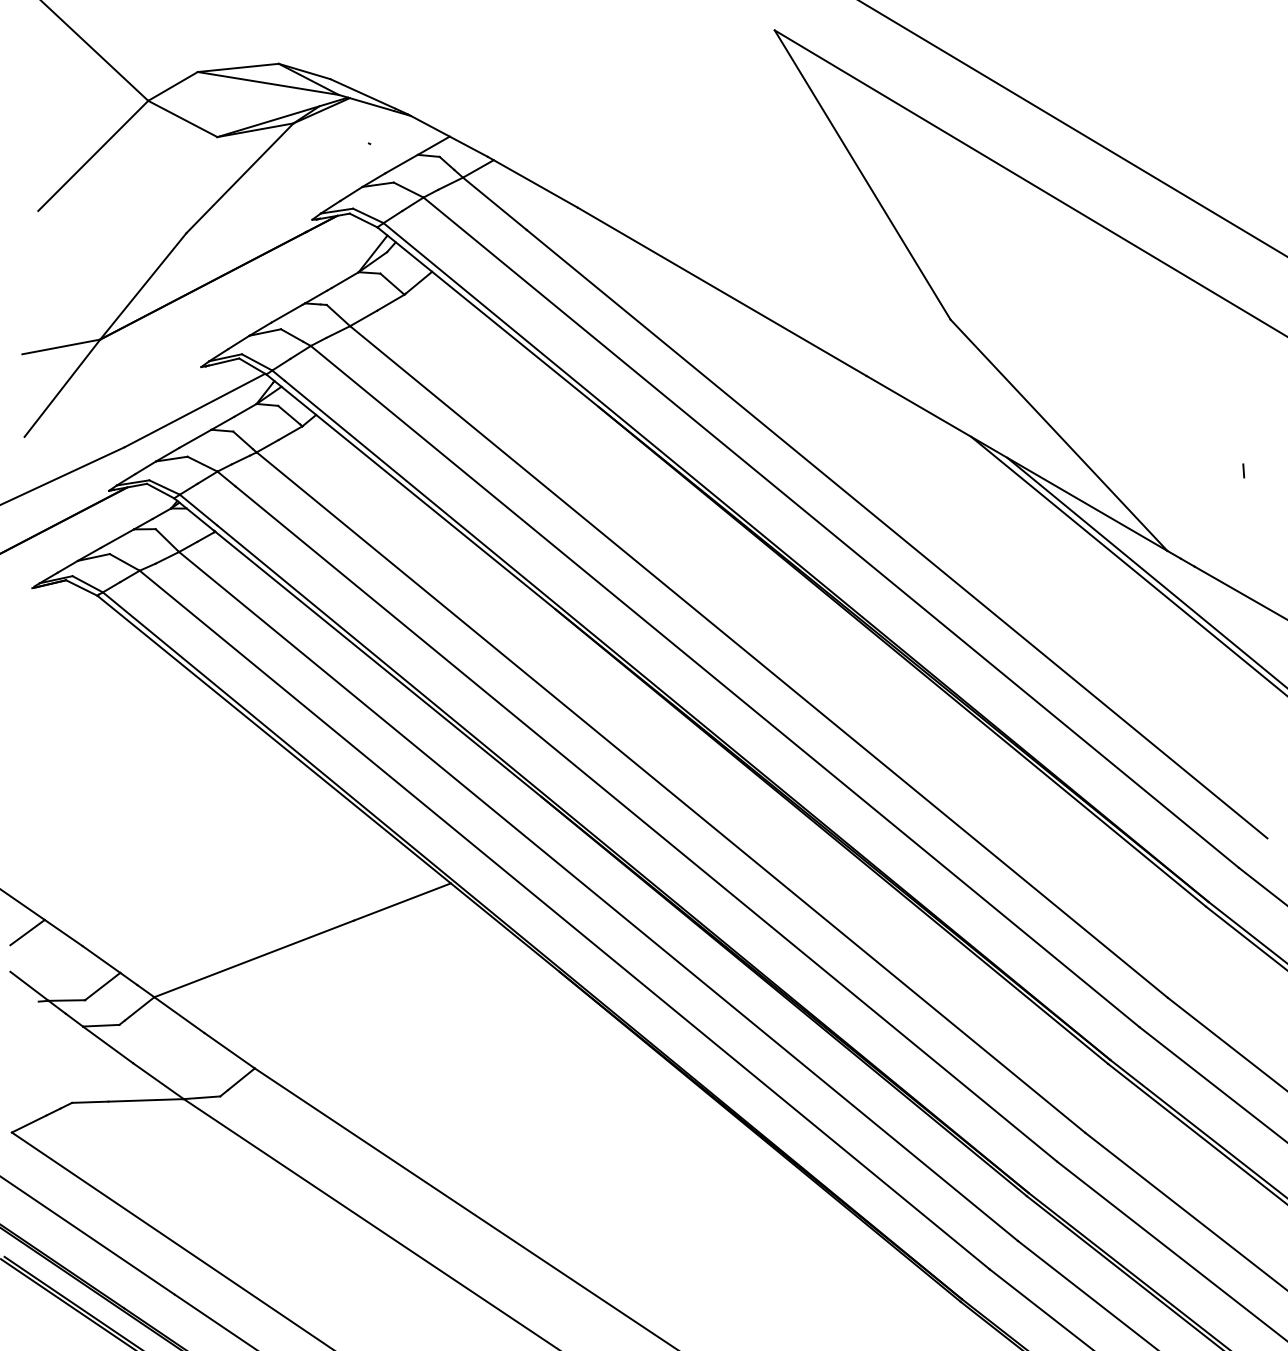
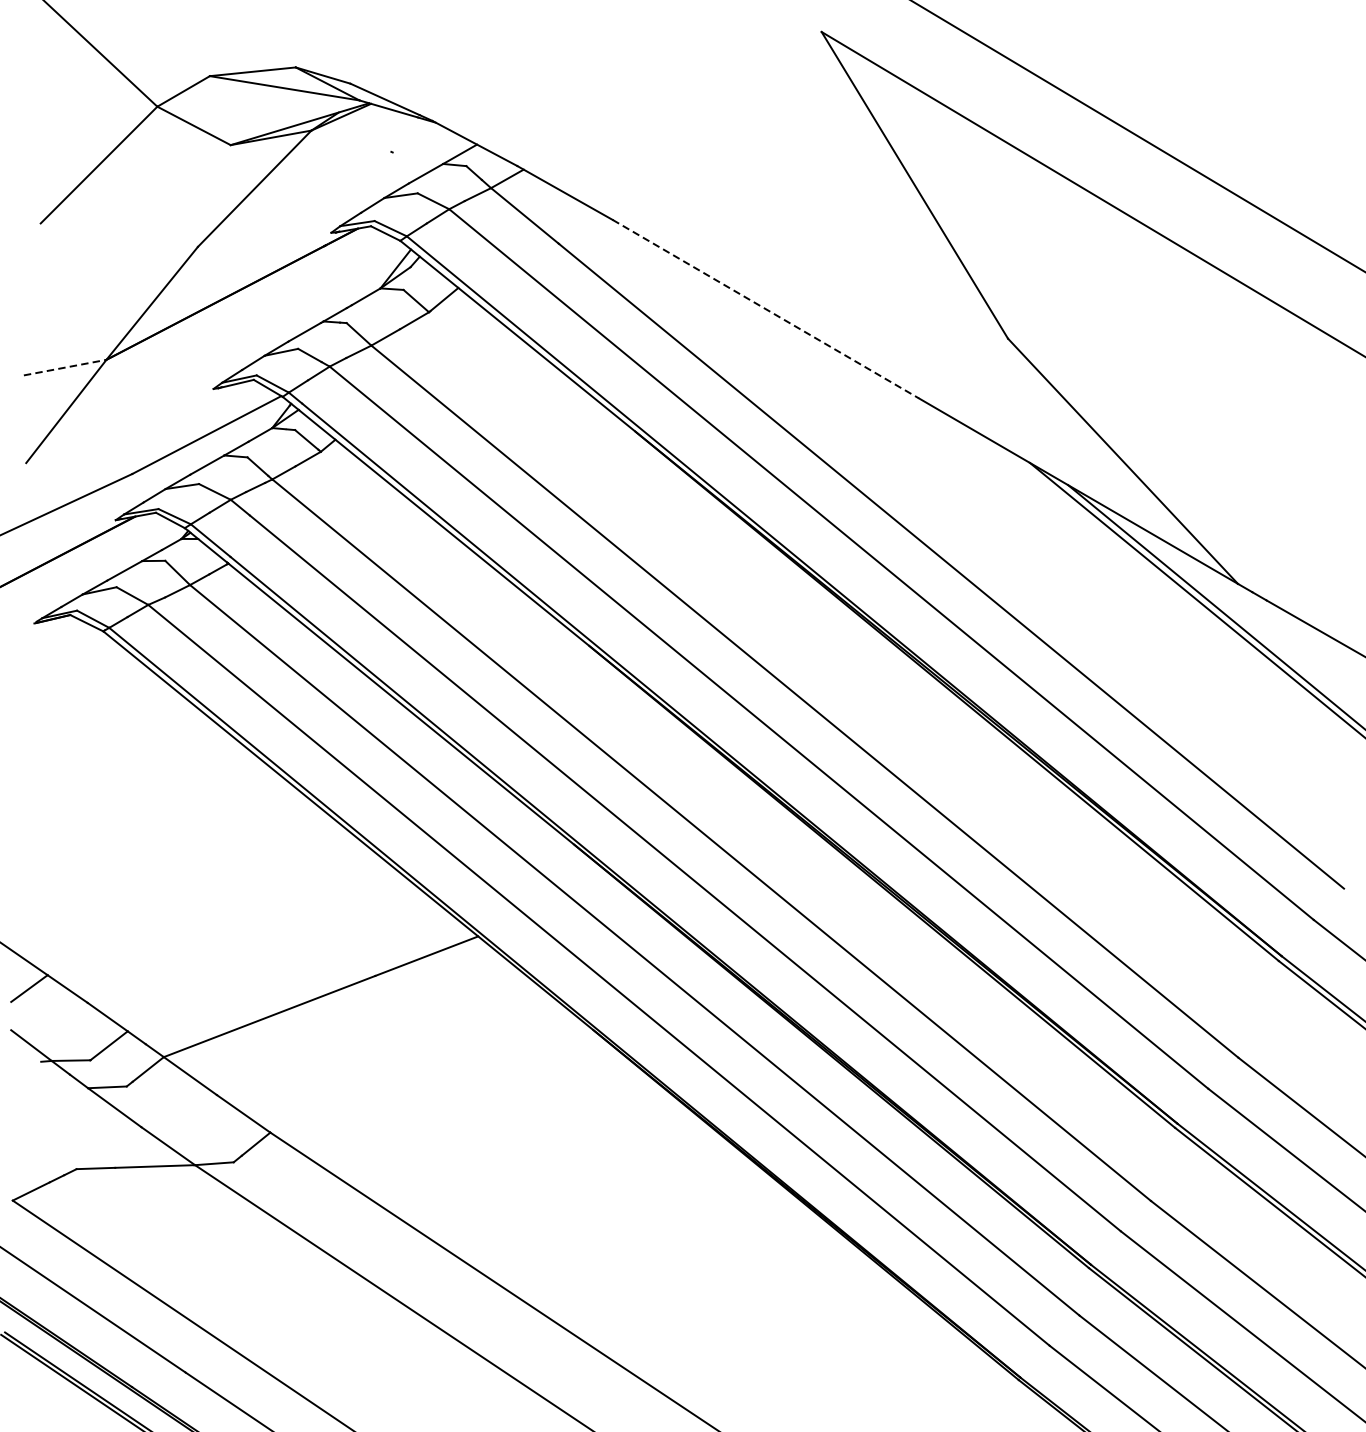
line: (722, 292) -> (766, 309), solid -> dashed
line: (61, 346) -> (65, 367), solid -> dashed
line: (1243, 470) -> (1318, 498), removed

